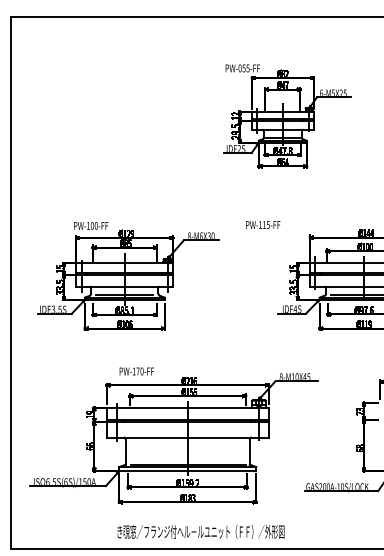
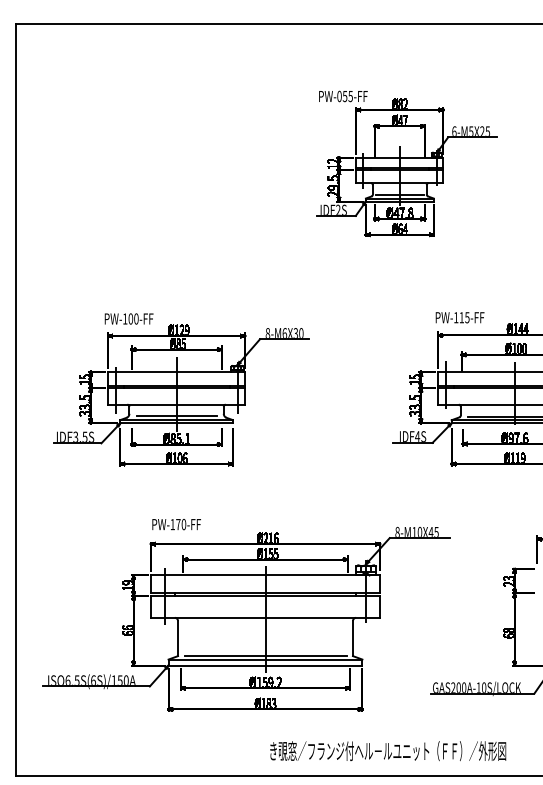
text: (262, 224) -> (459, 317), moved
text: (136, 371) -> (176, 524), moved
text: (201, 532) -> (388, 751), moved

